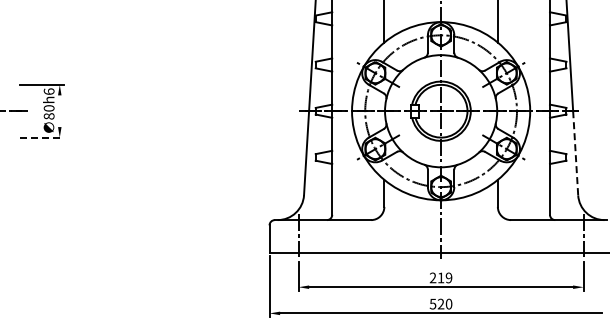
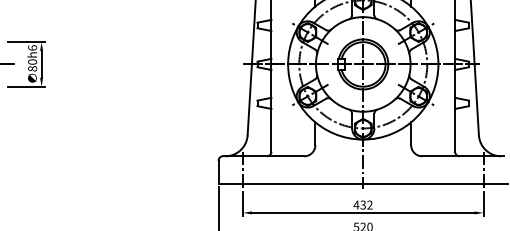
line: (59, 111) -> (41, 64), added
line: (42, 137) -> (27, 86), dashed -> solid
line: (575, 153) -> (476, 100), dashed -> solid
text: (440, 277) -> (362, 204), 219 -> 432

